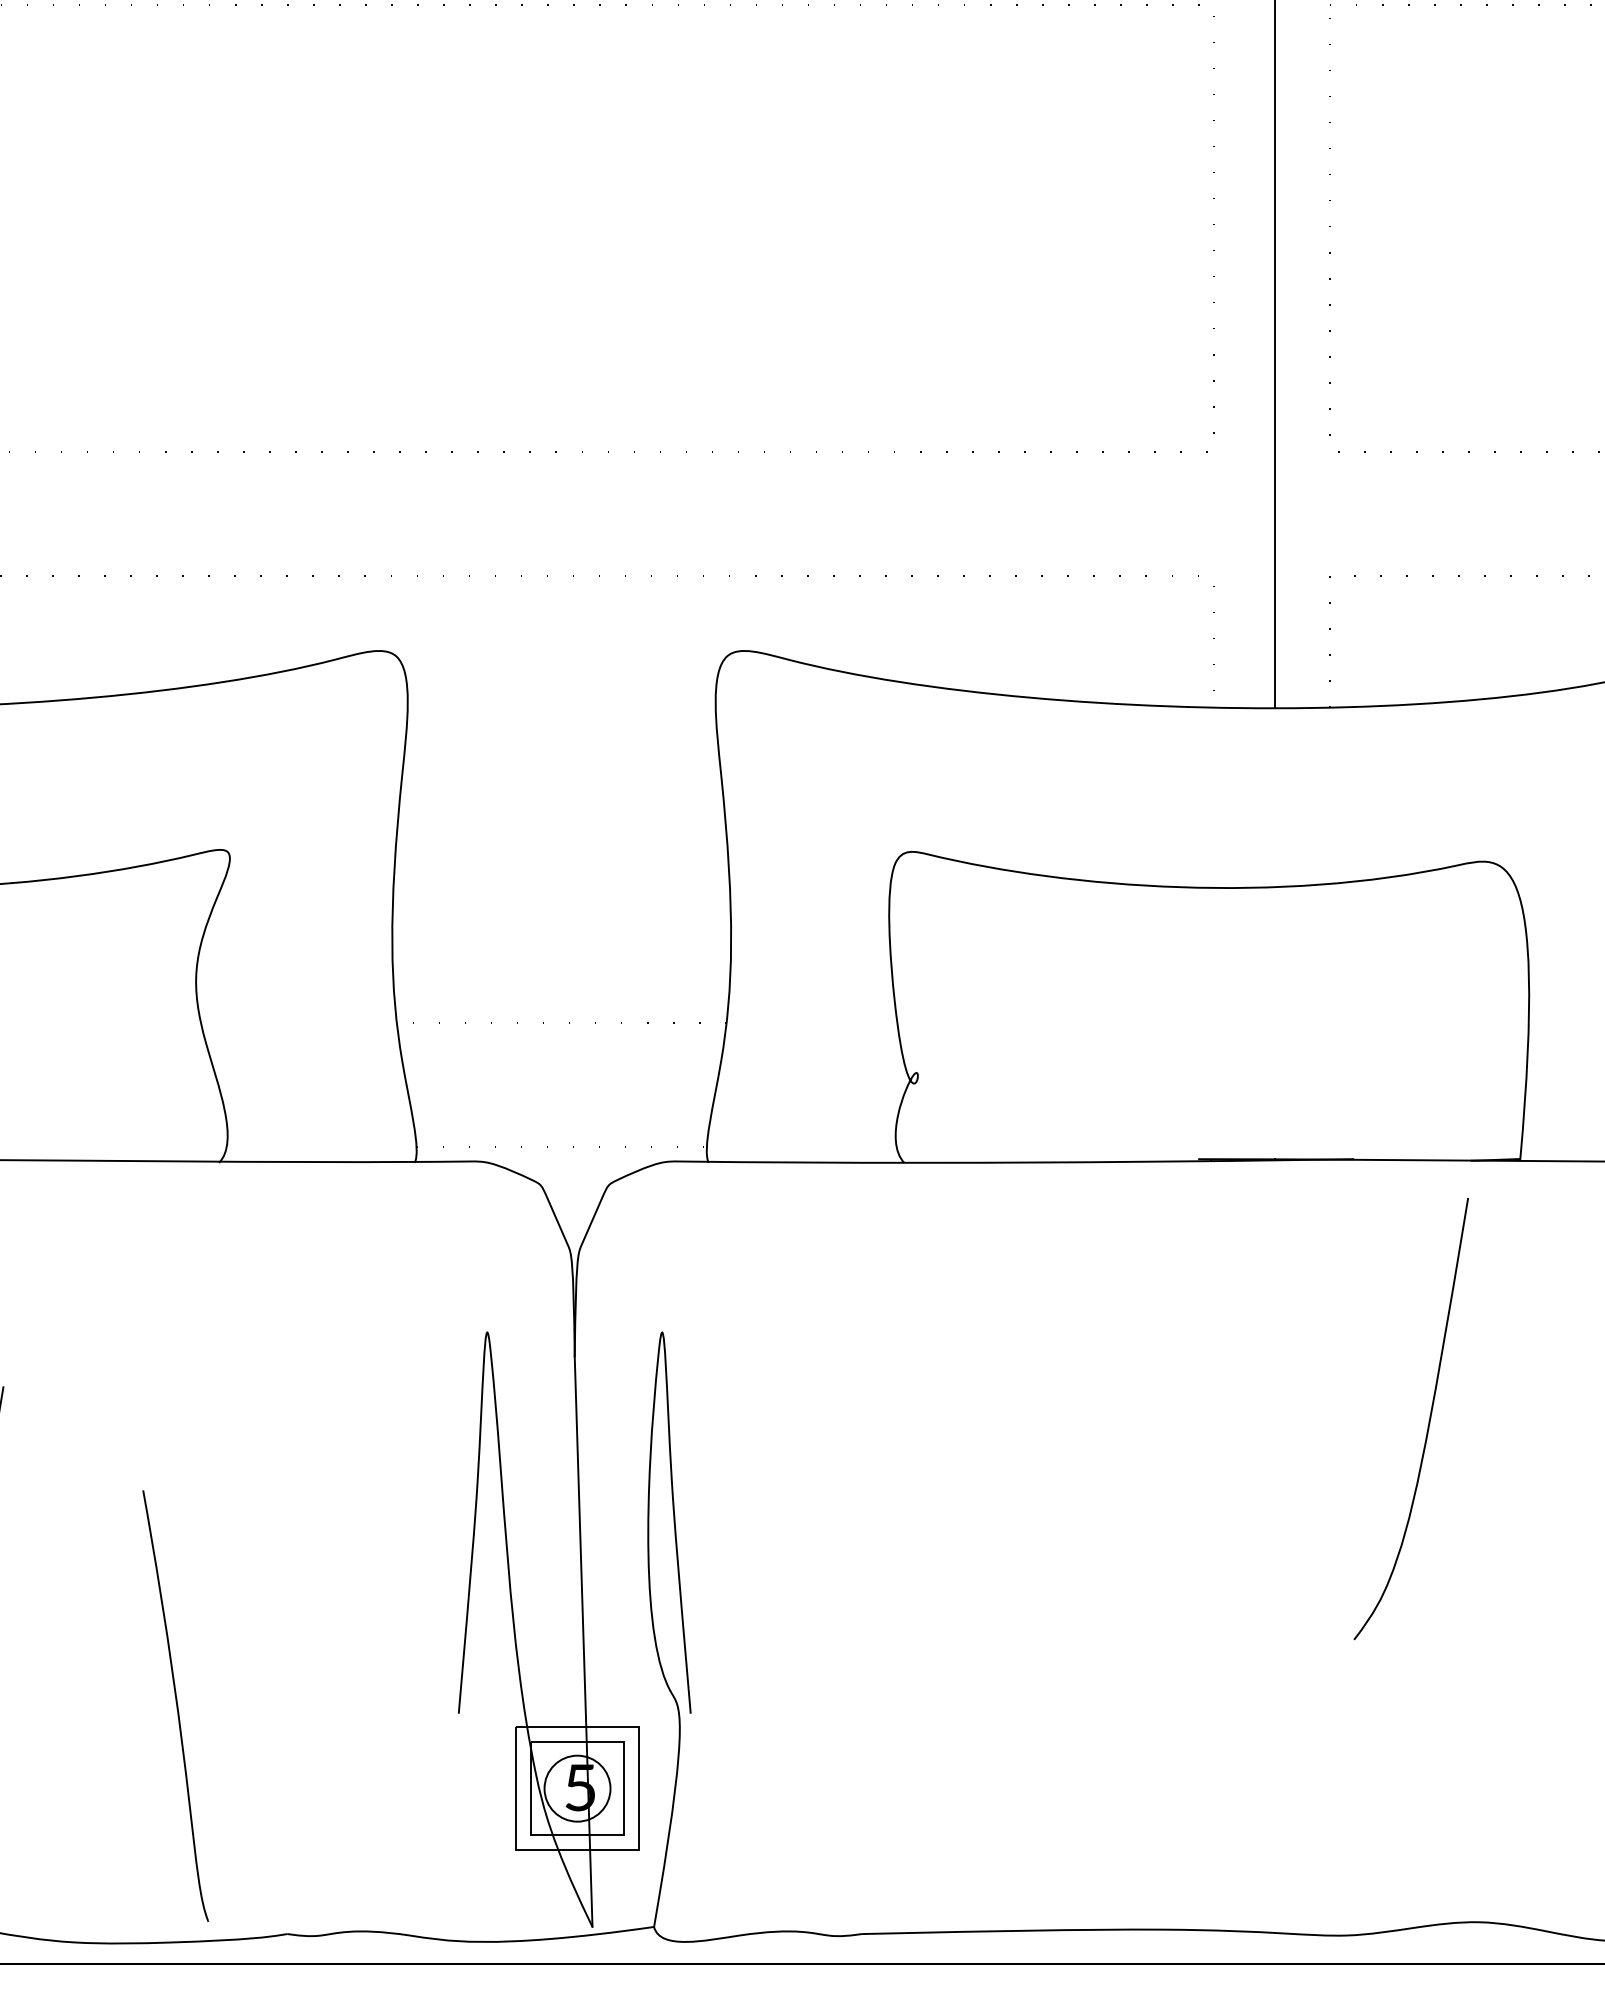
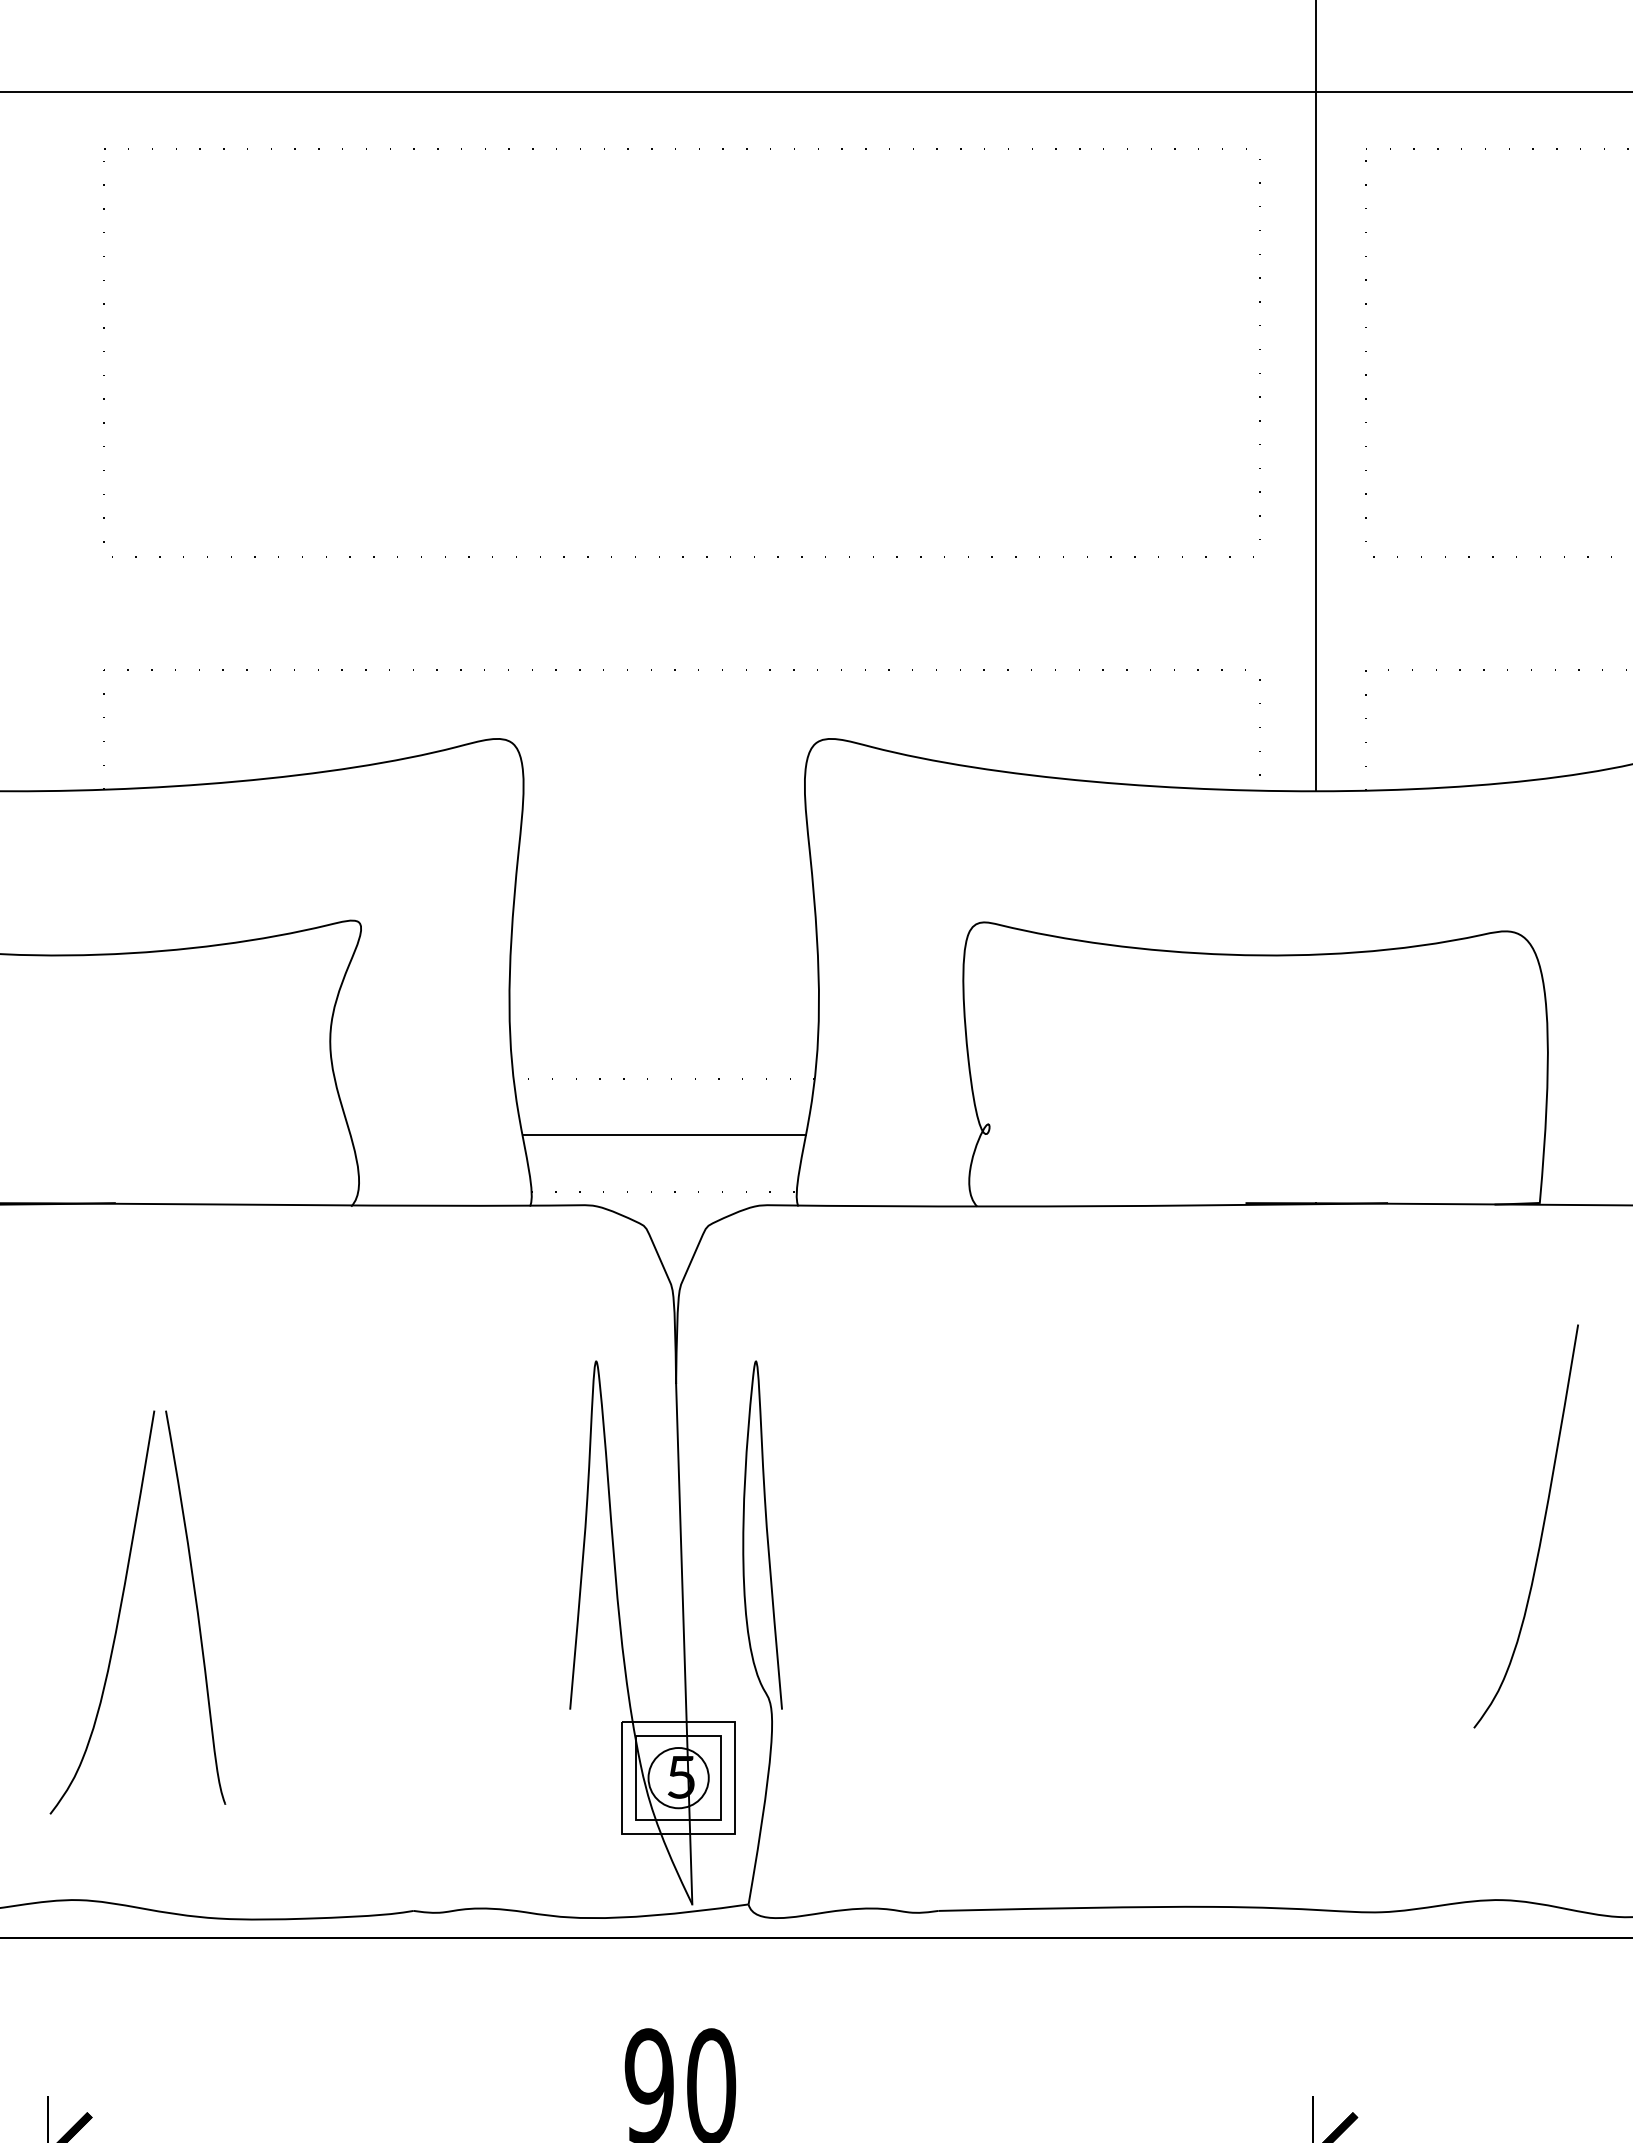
line: (560, 1085) -> (663, 1135), added
curve: (1428, 1423) -> (1541, 1530), moved
curve: (176, 1705) -> (196, 1607), moved

